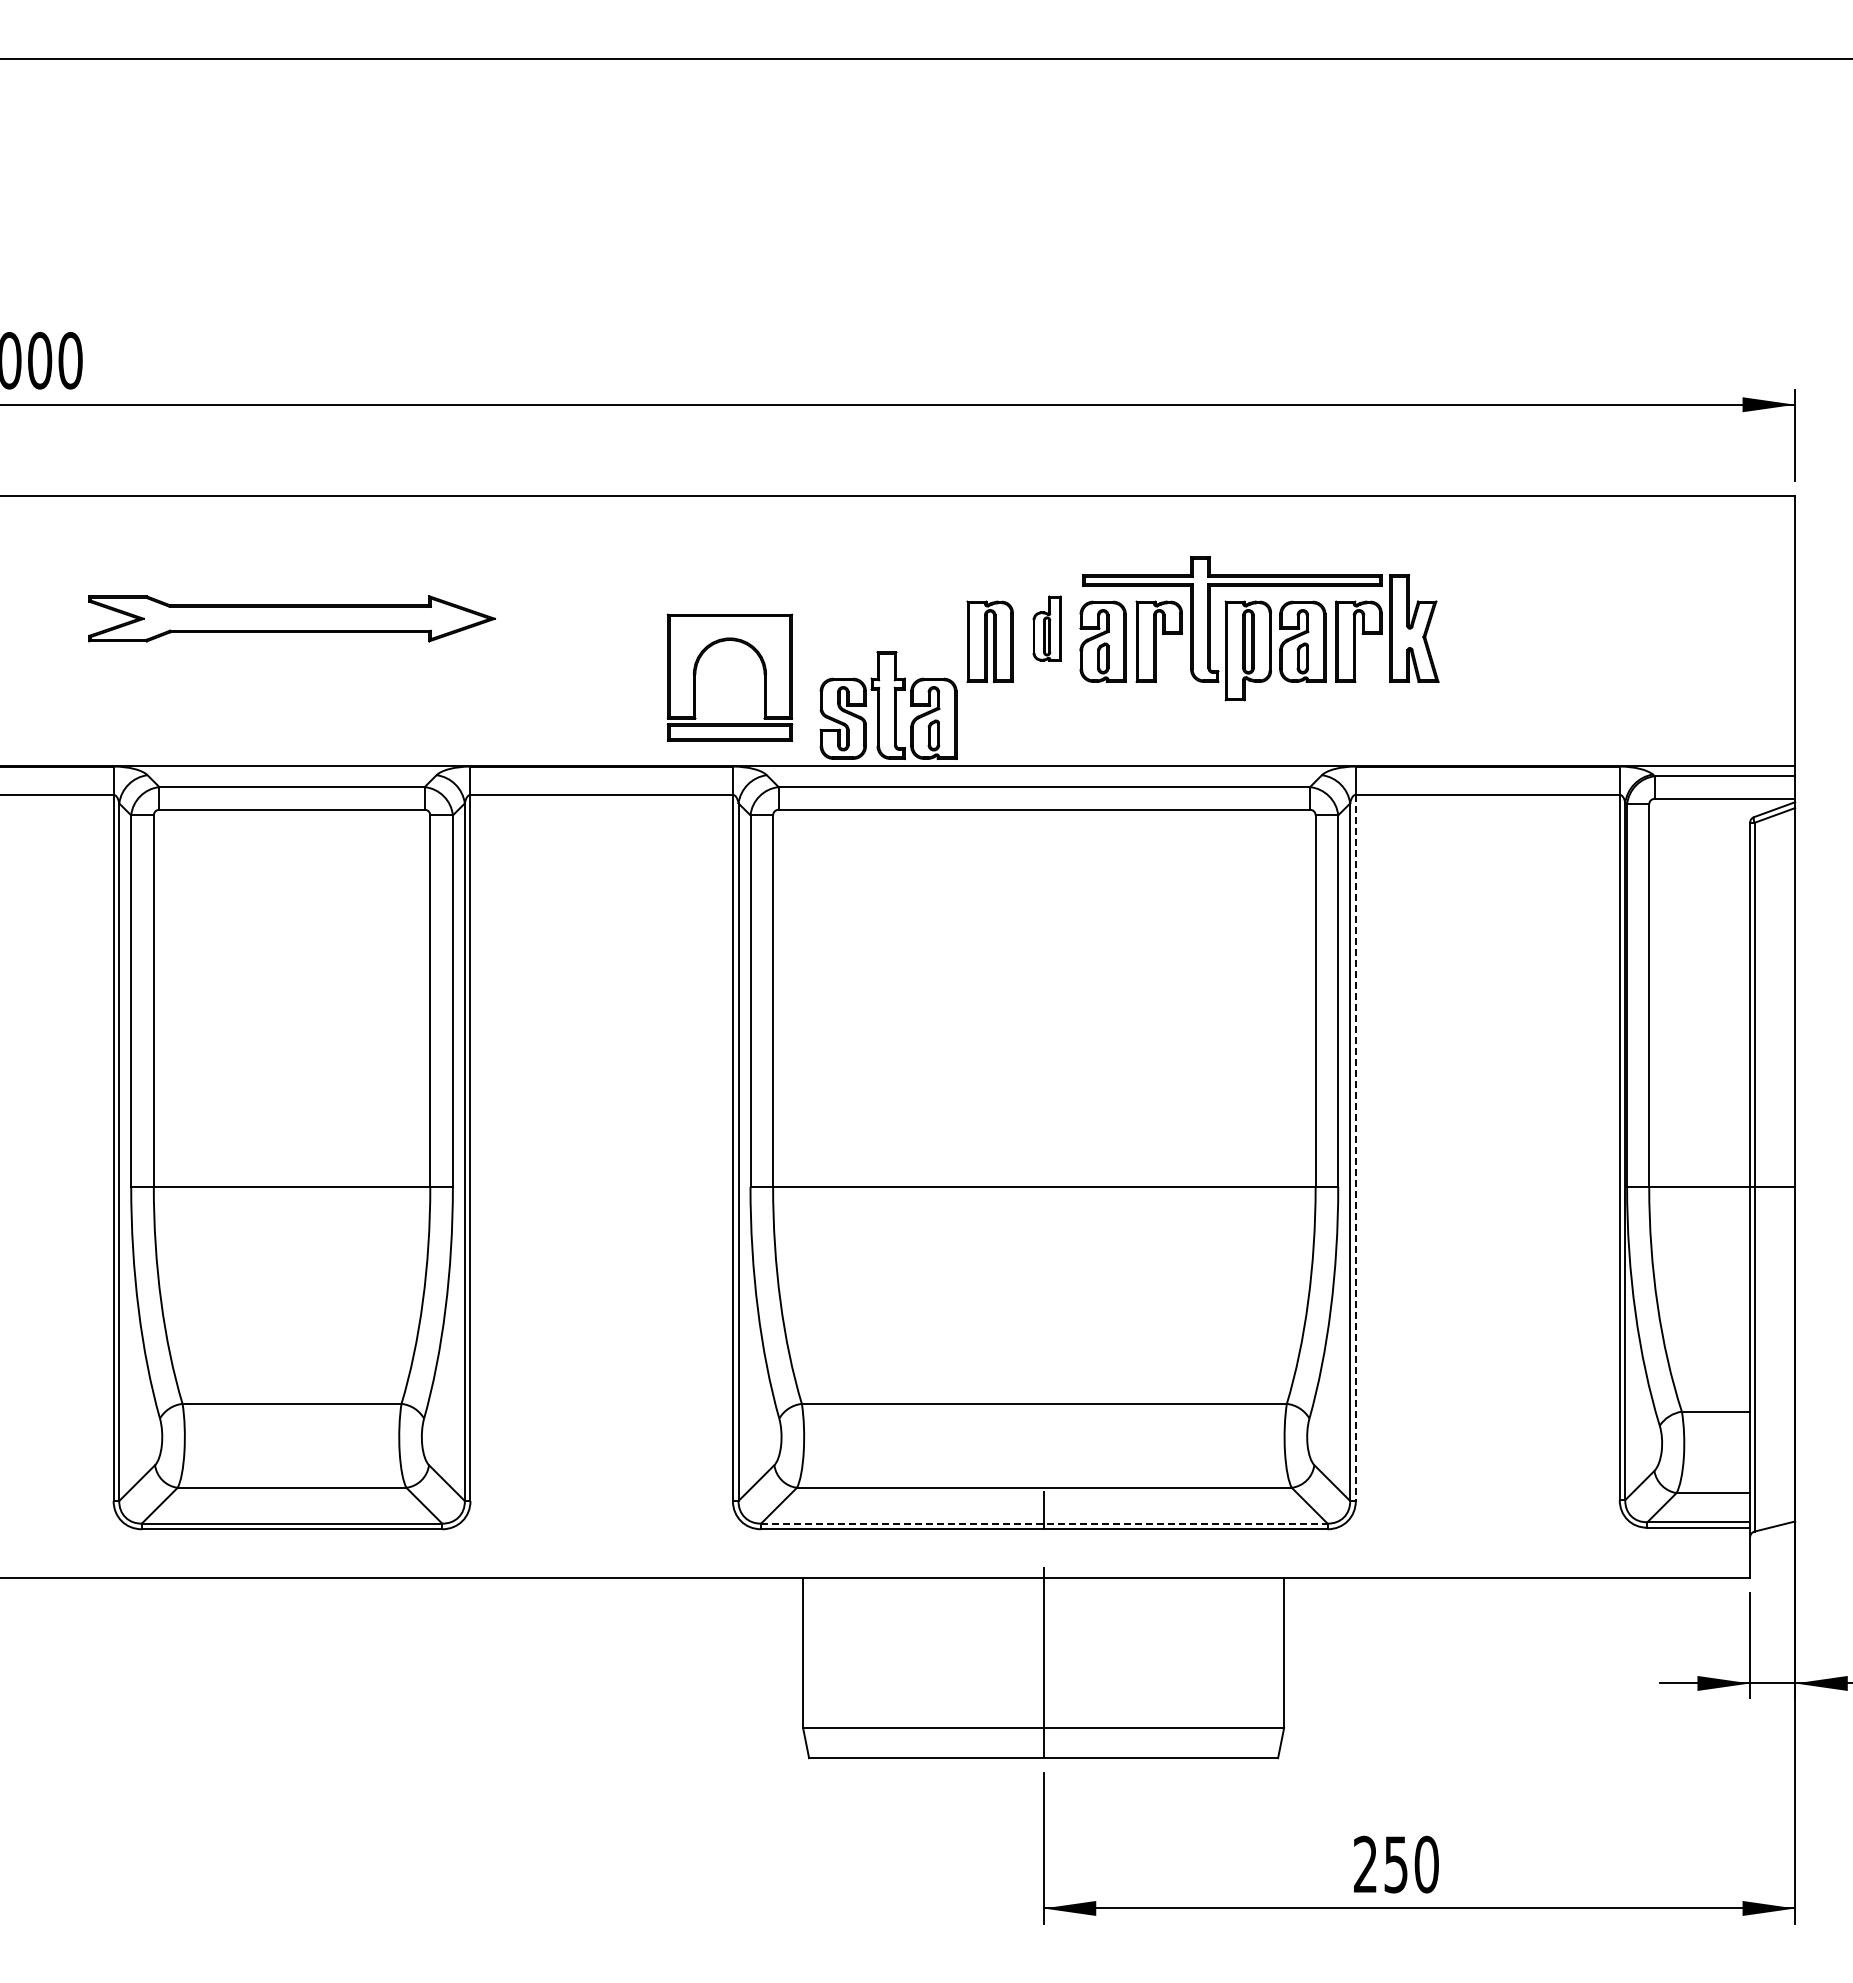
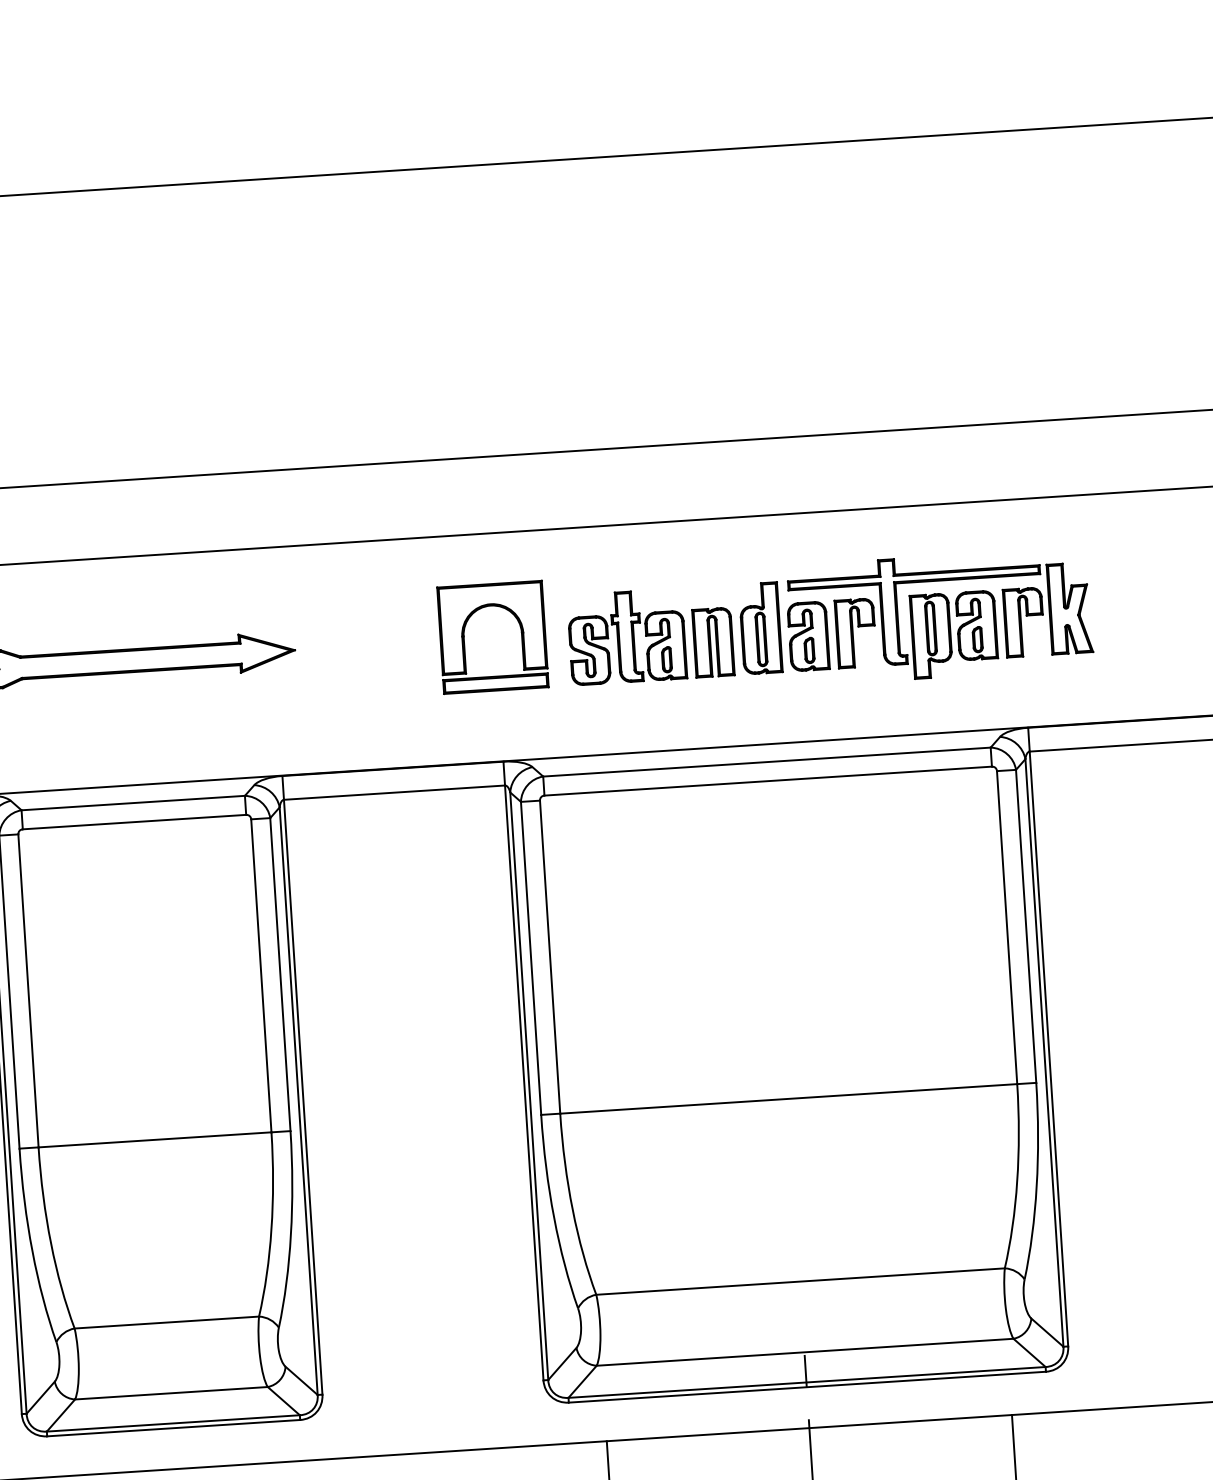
part: (1046, 628) -> (760, 628), size x1.67
part: (696, 674) -> (464, 636), moved
part: (888, 705) -> (627, 636), moved
line: (1355, 1148) -> (1048, 1049), dashed -> solid
line: (1044, 1523) -> (807, 1382), dashed -> solid

